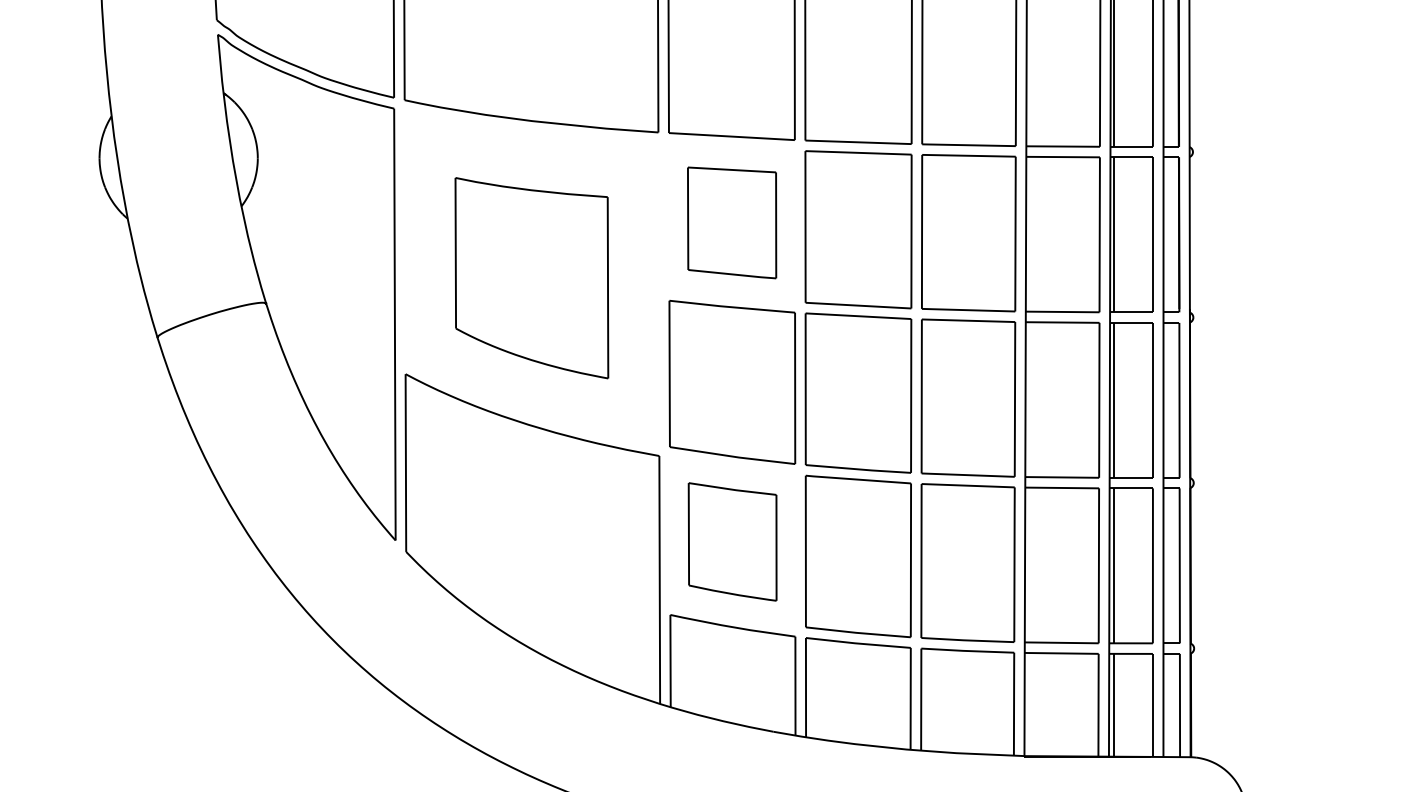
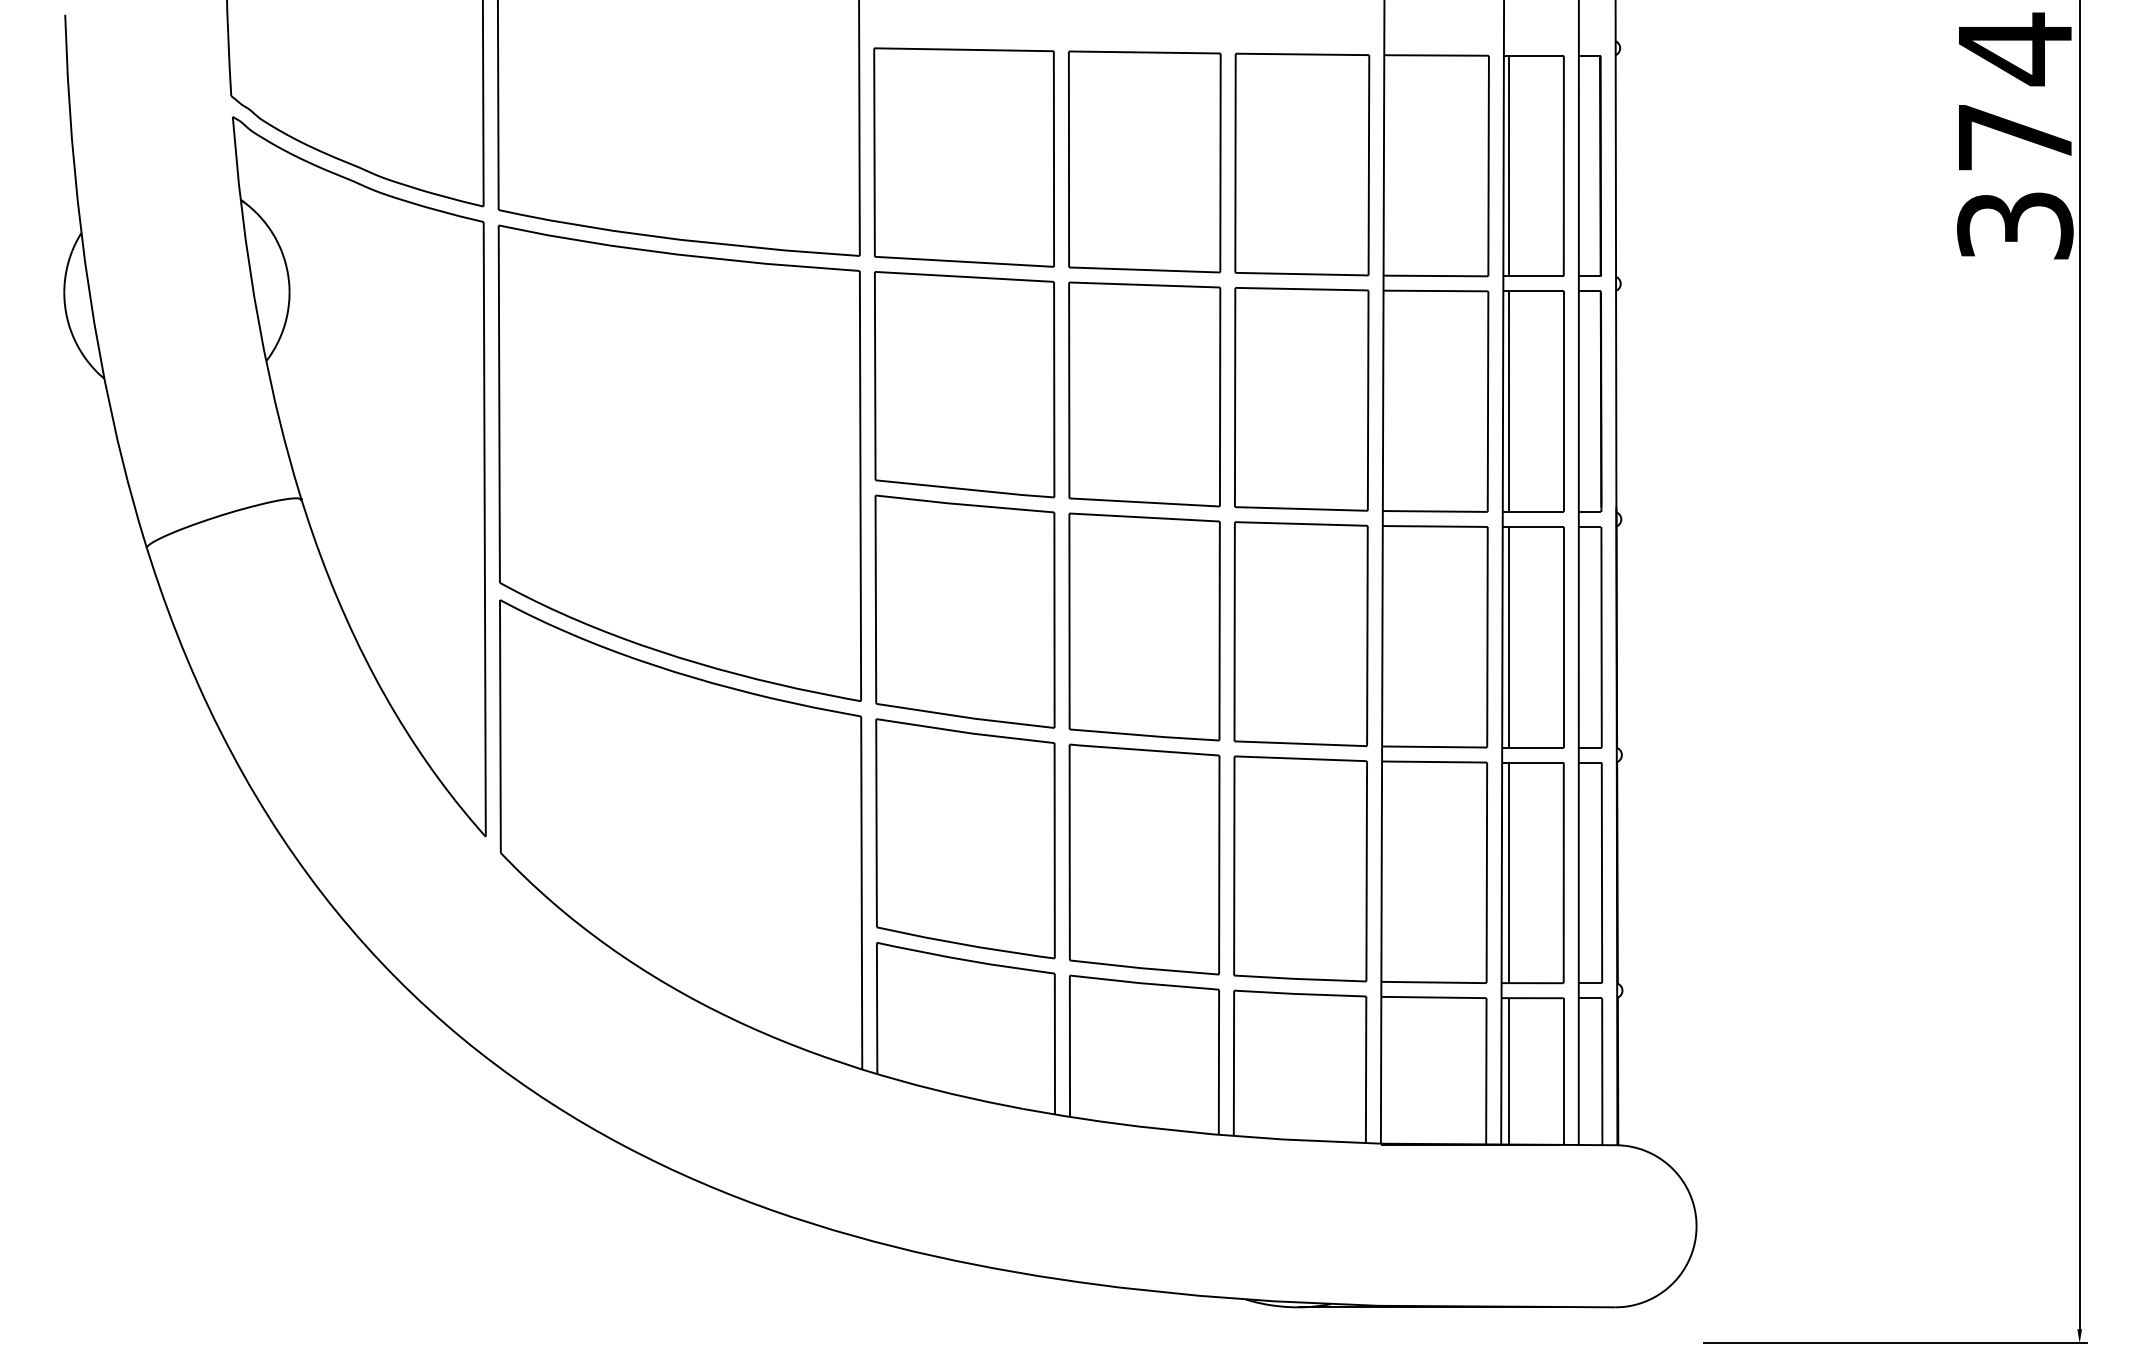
part: (731, 222) -> (964, 384), size x1.43
part: (531, 278) -> (679, 463), size x1.67
part: (732, 541) -> (965, 838), size x1.43

